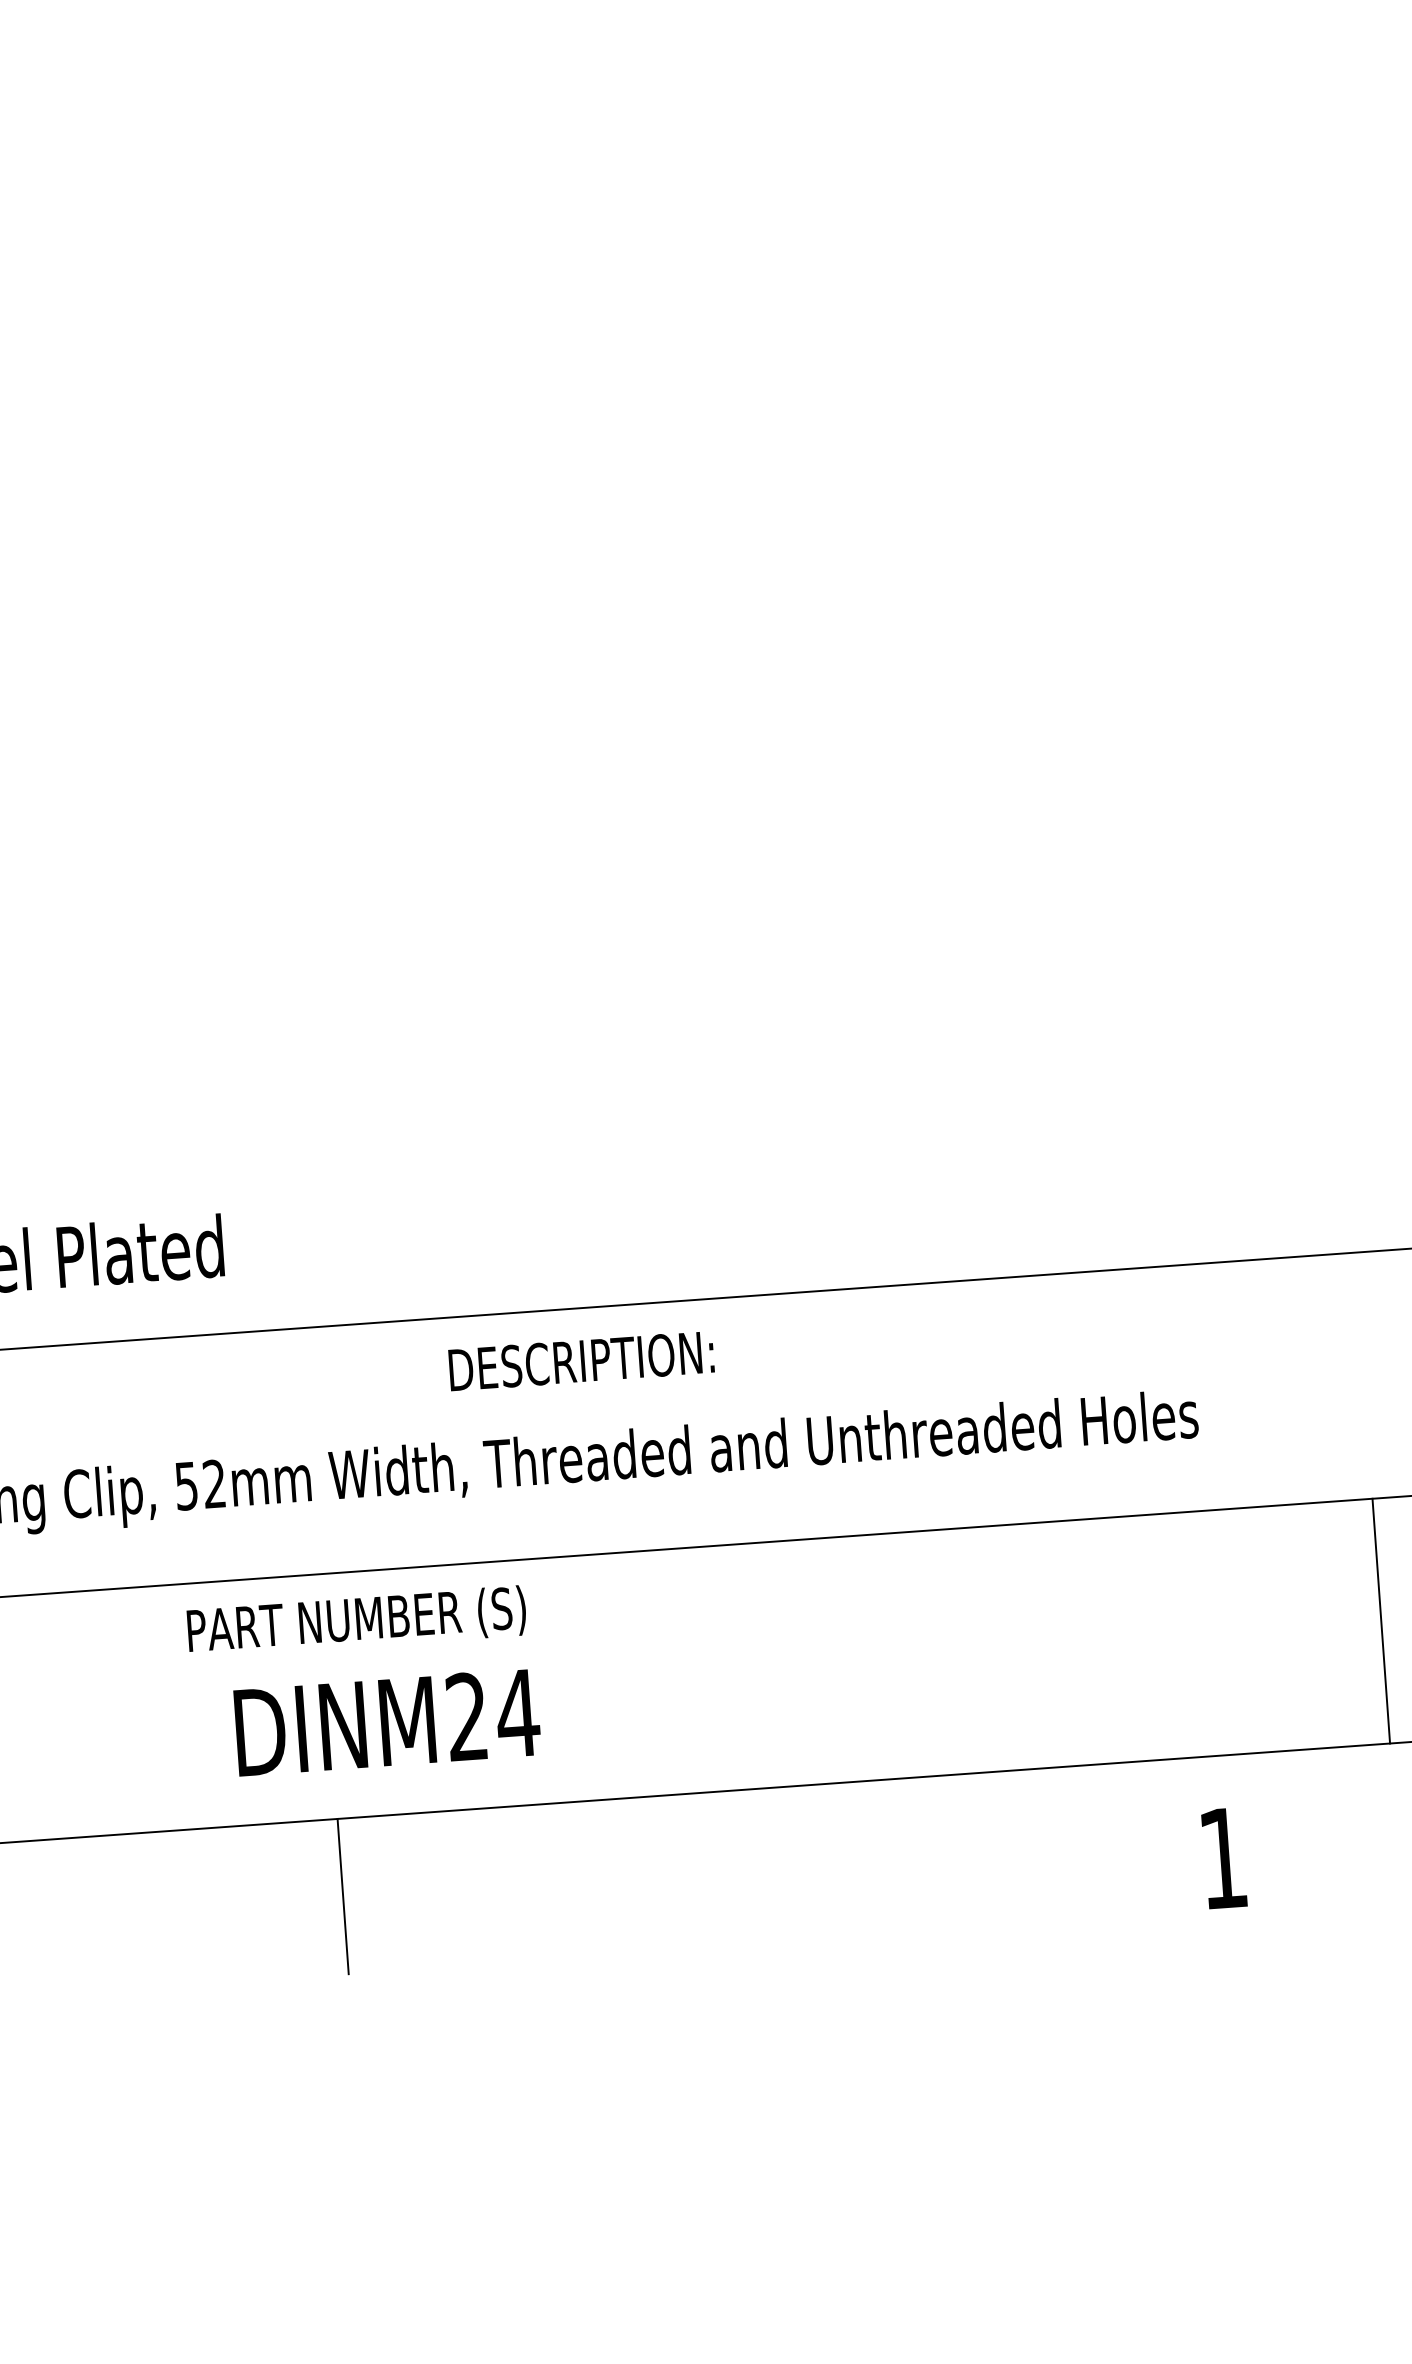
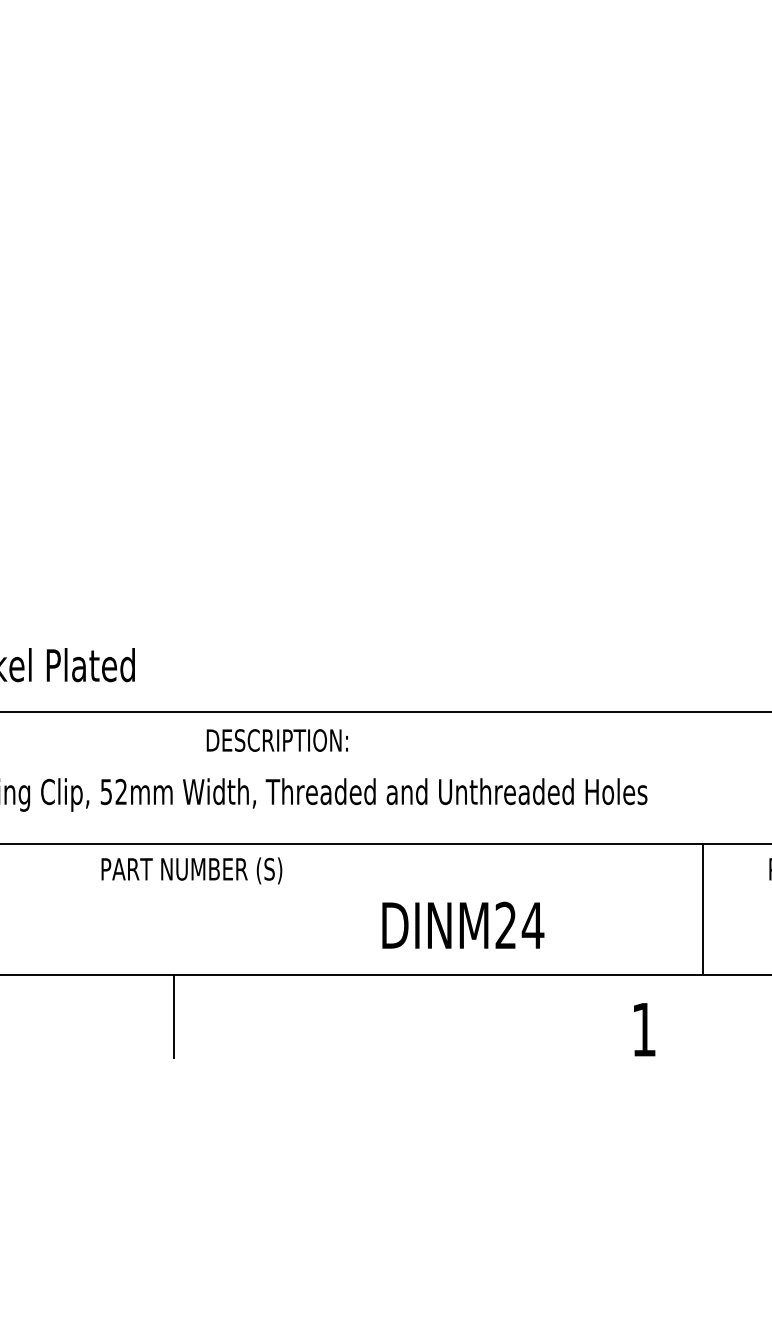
text: (579, 1361) -> (276, 740), moved
line: (1381, 1619) -> (703, 908), moved
text: (387, 1720) -> (463, 924), moved

